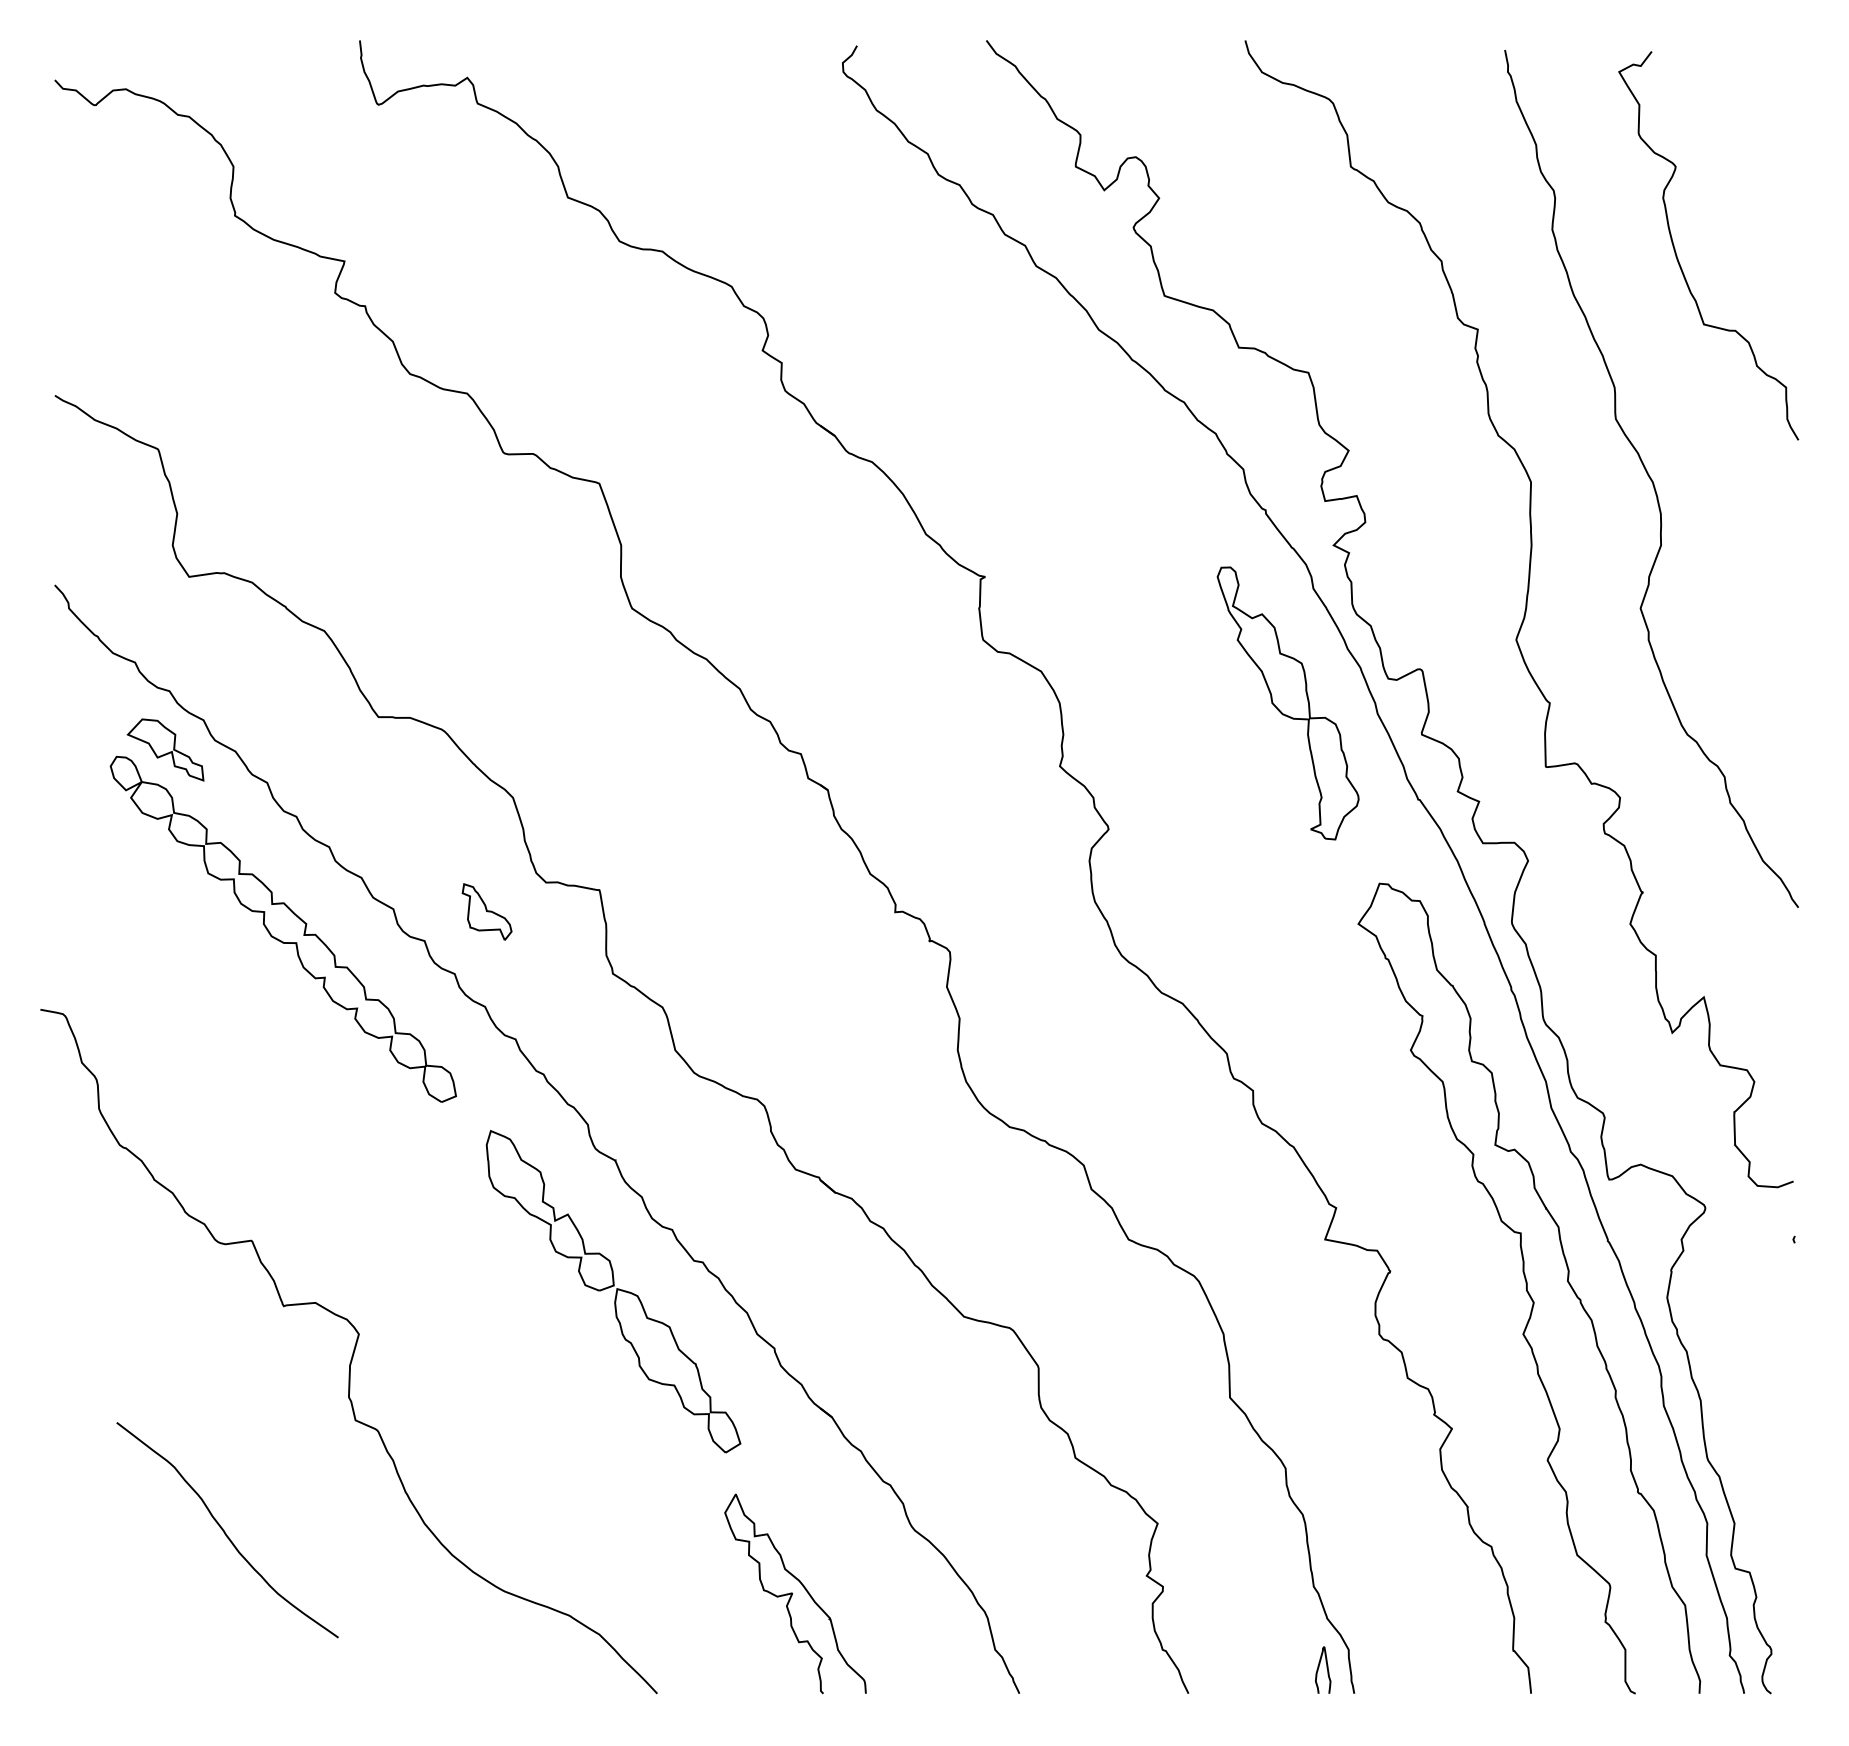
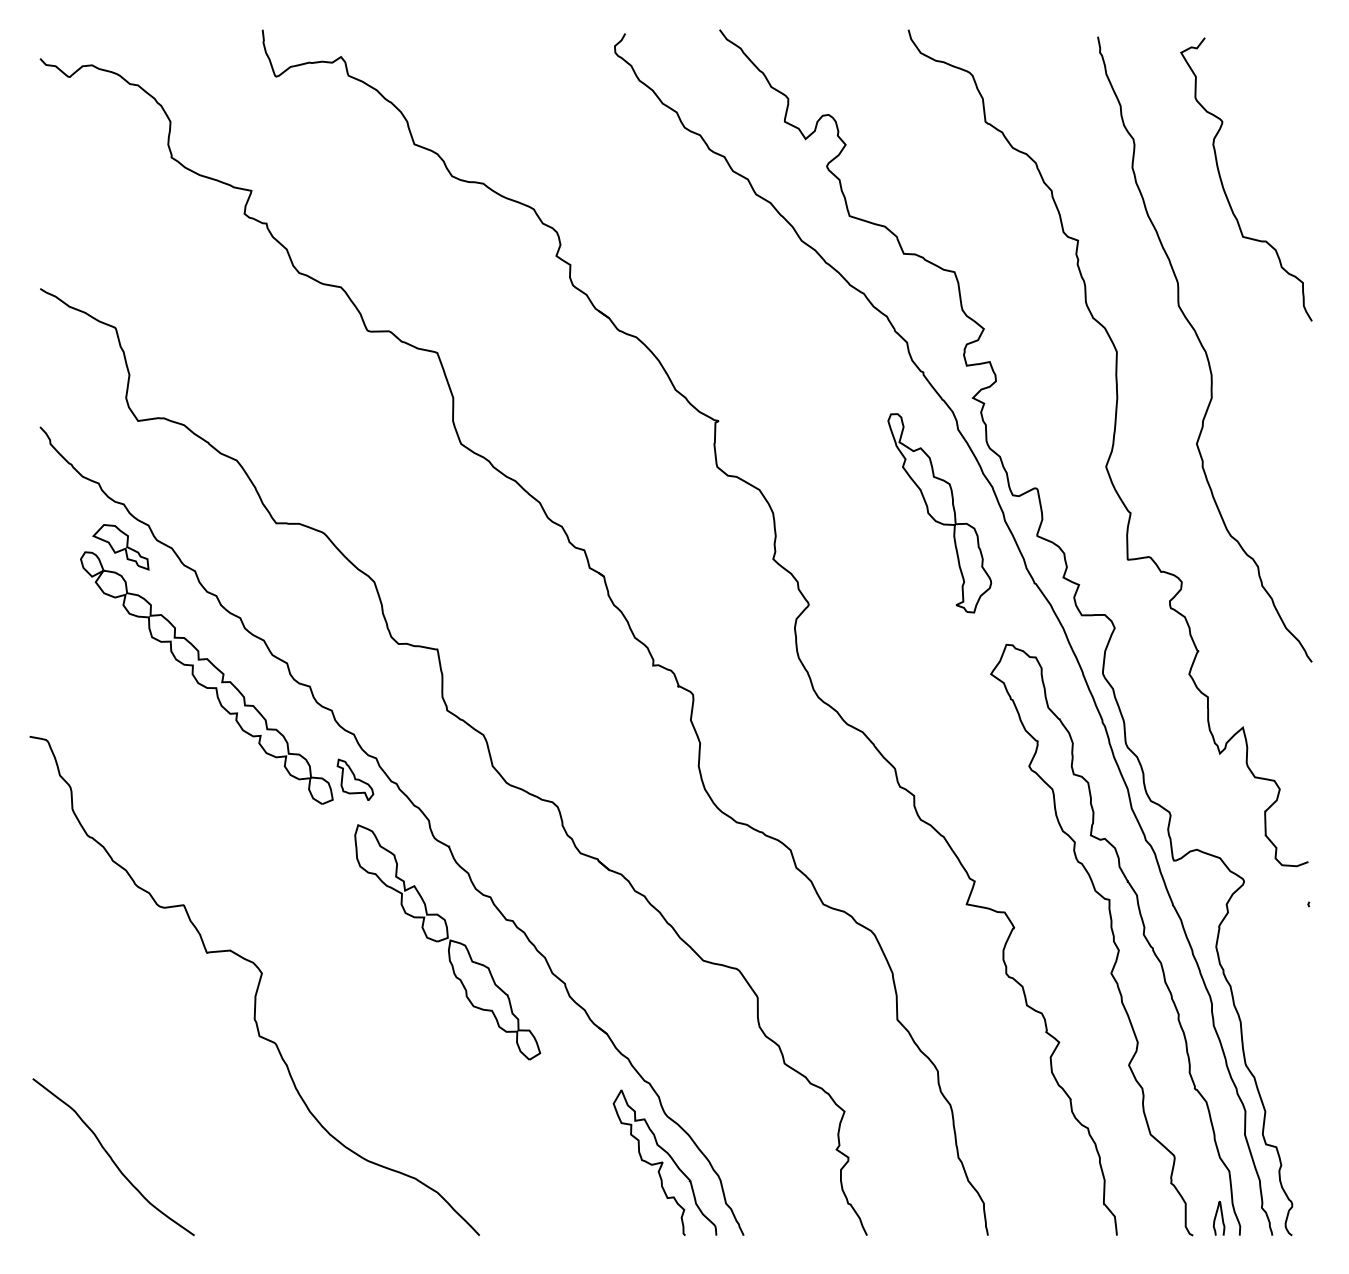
part: (486, 911) -> (355, 779), moved
curve: (225, 1531) -> (112, 1158), moved
curve: (793, 1593) -> (663, 1162), moved
curve: (1326, 1668) -> (1221, 1217), moved

